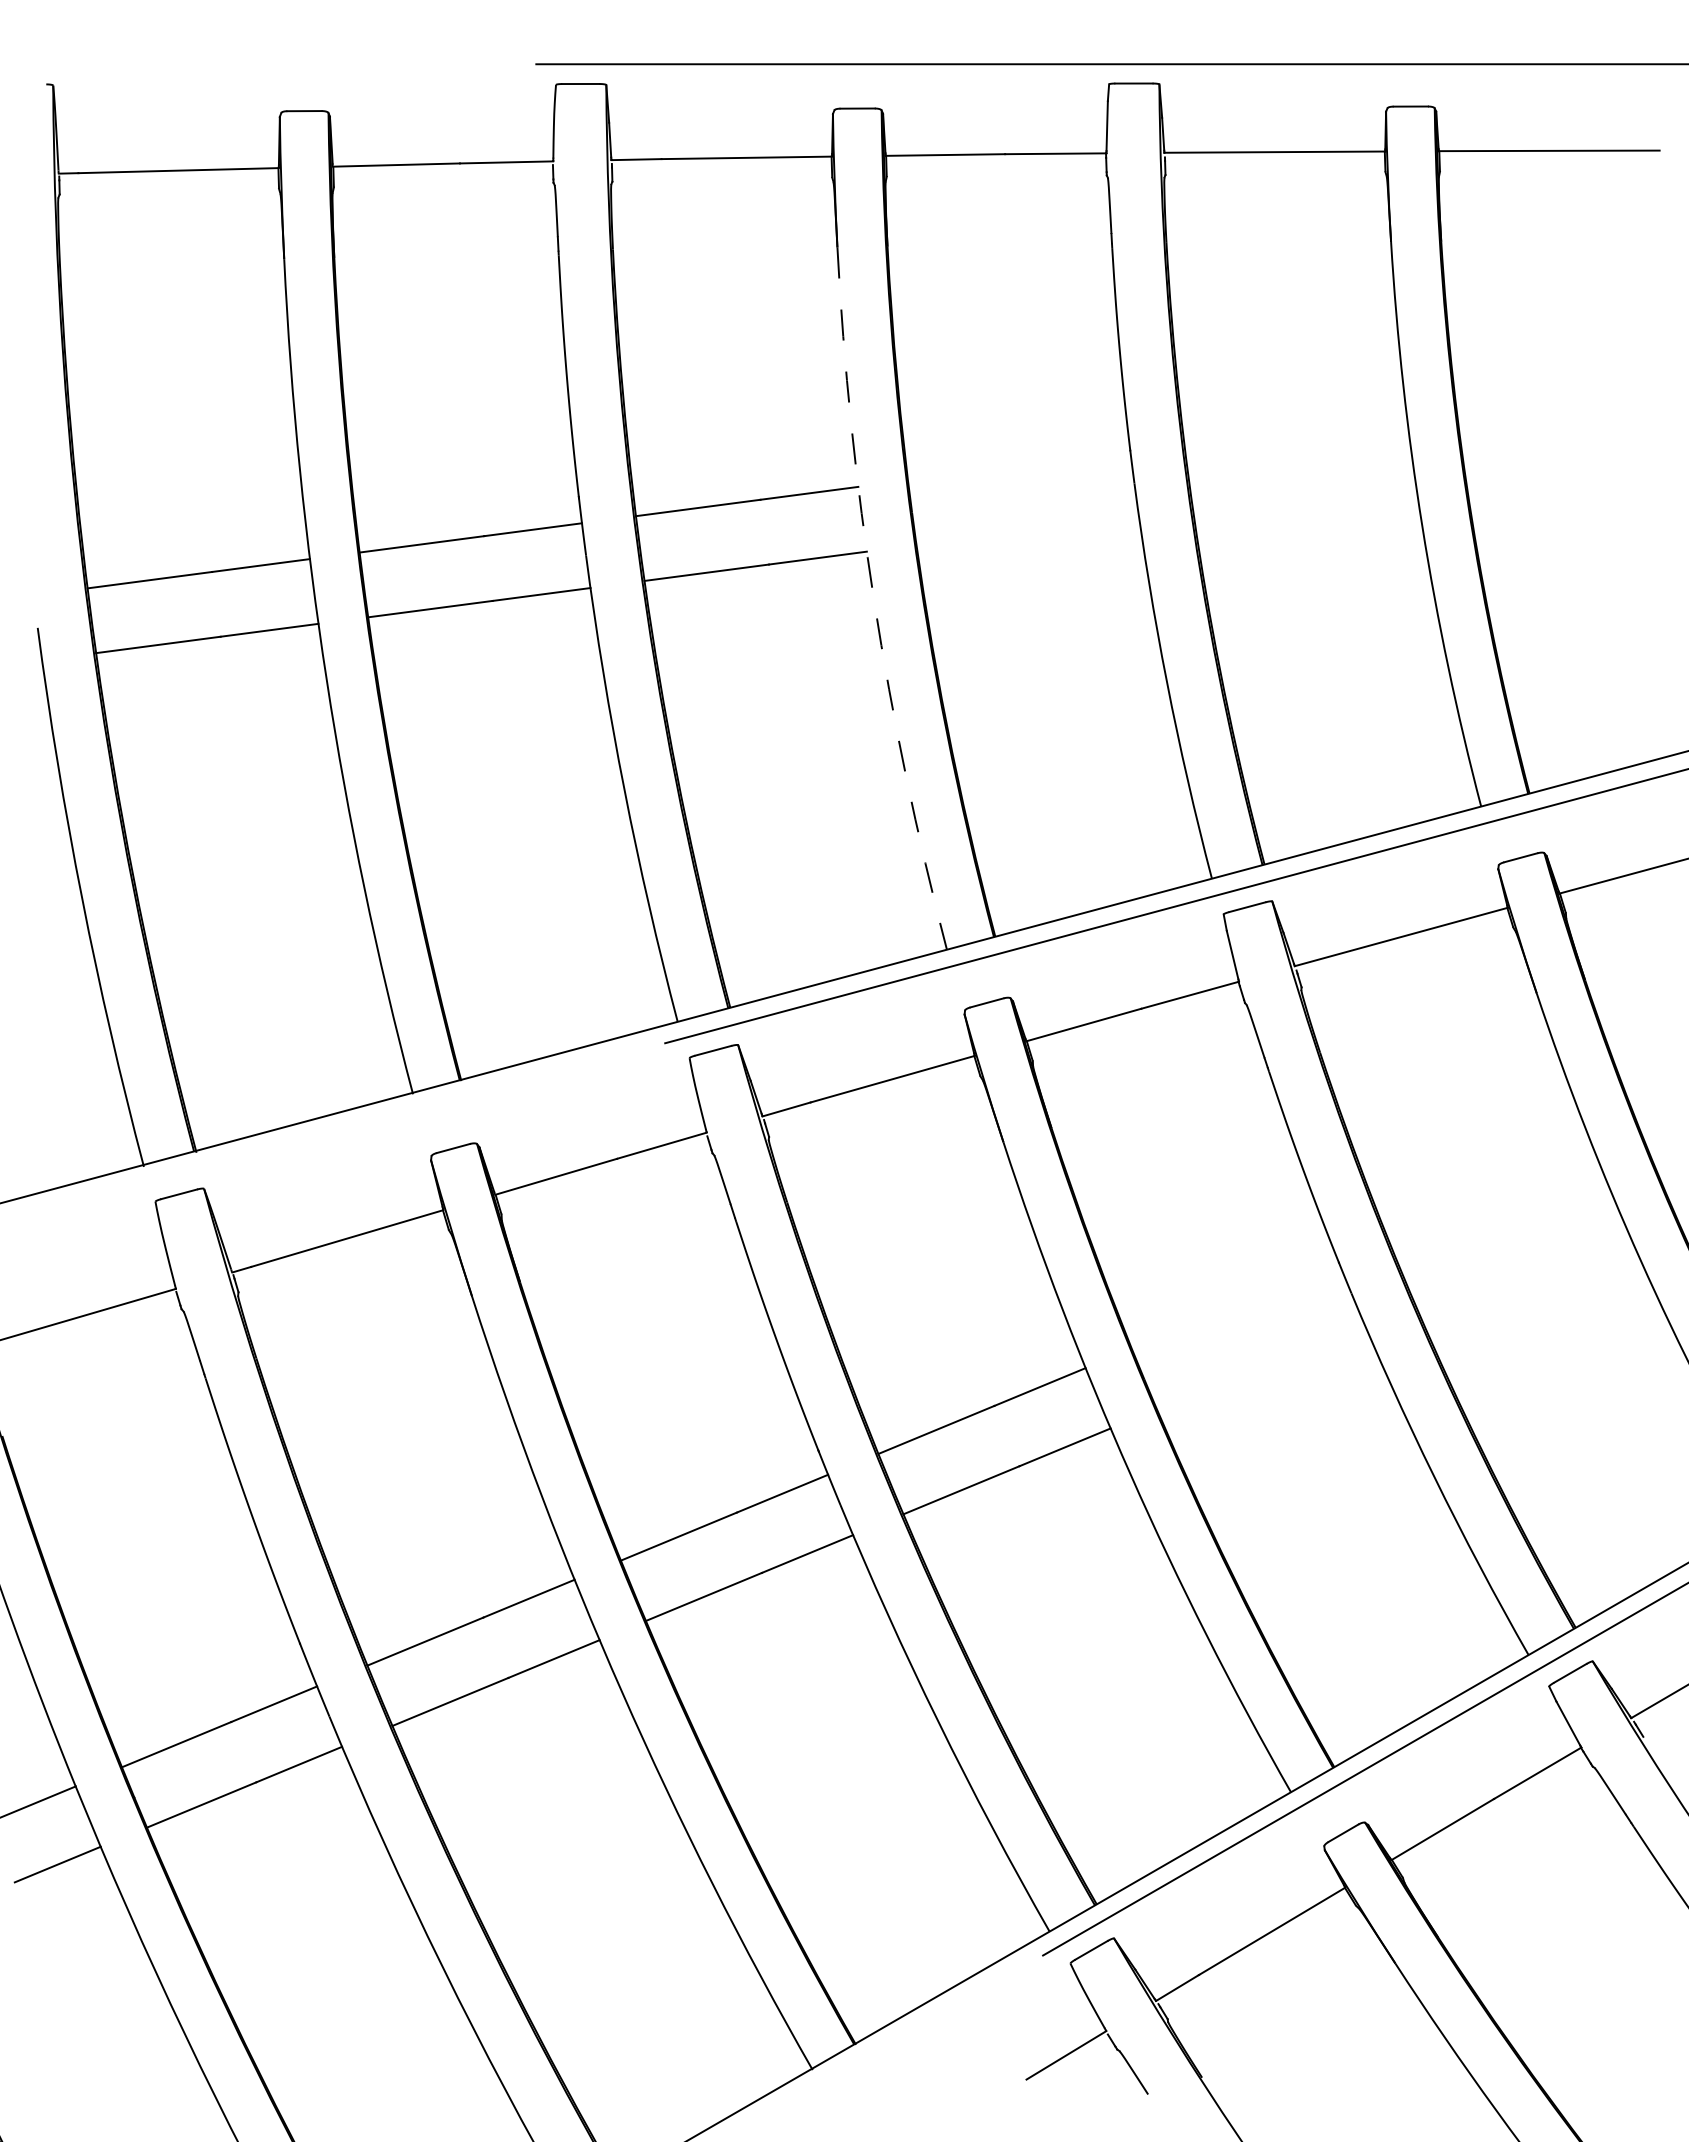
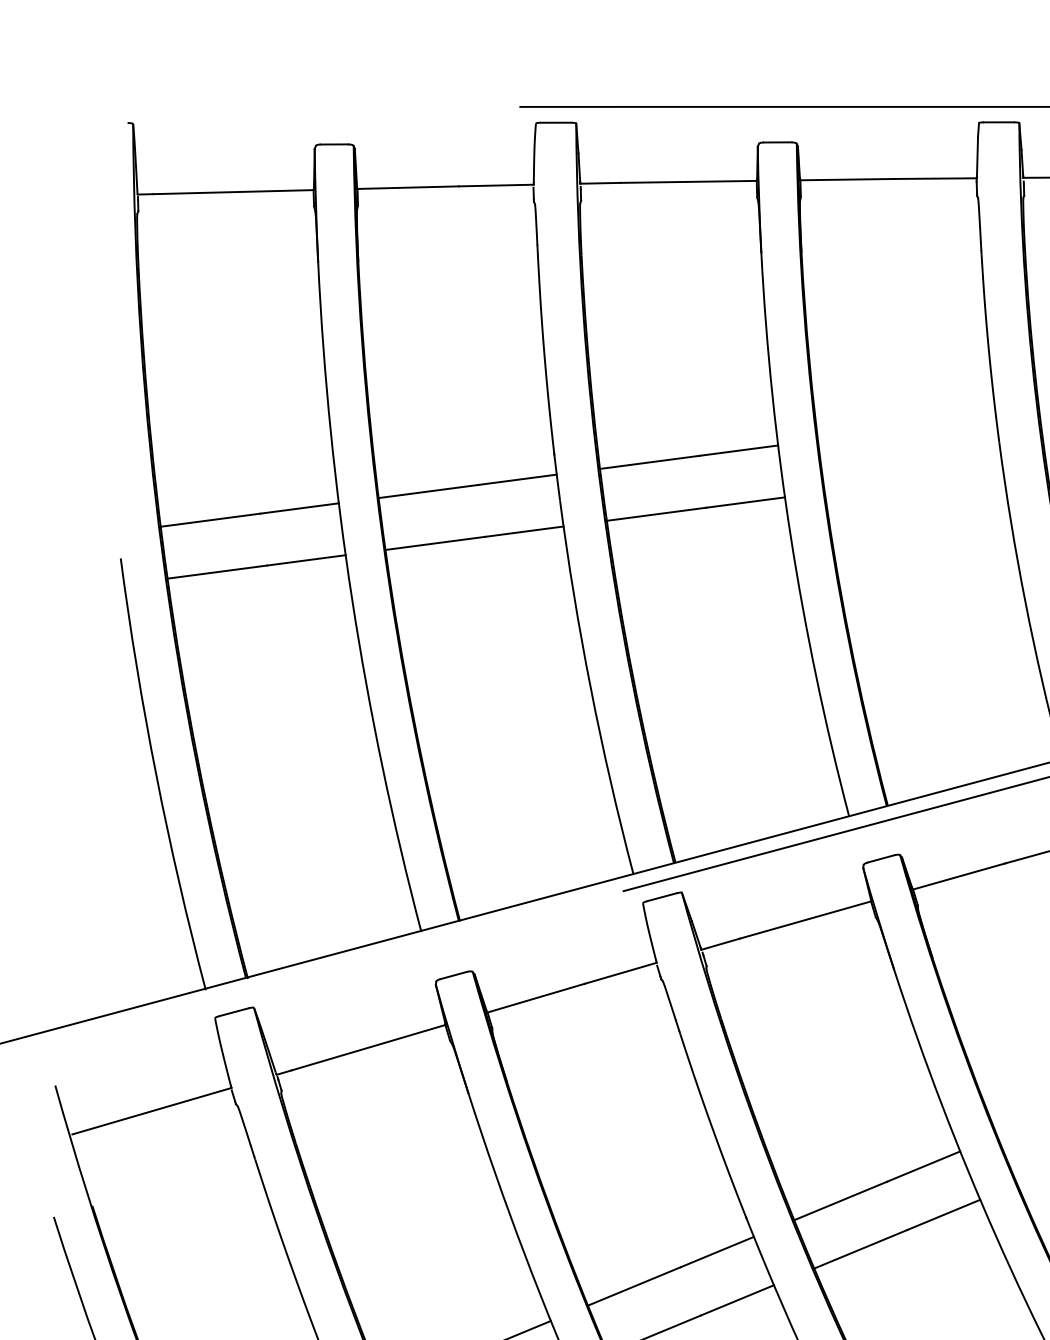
arc: (874, 601) -> (791, 537), dashed -> solid

